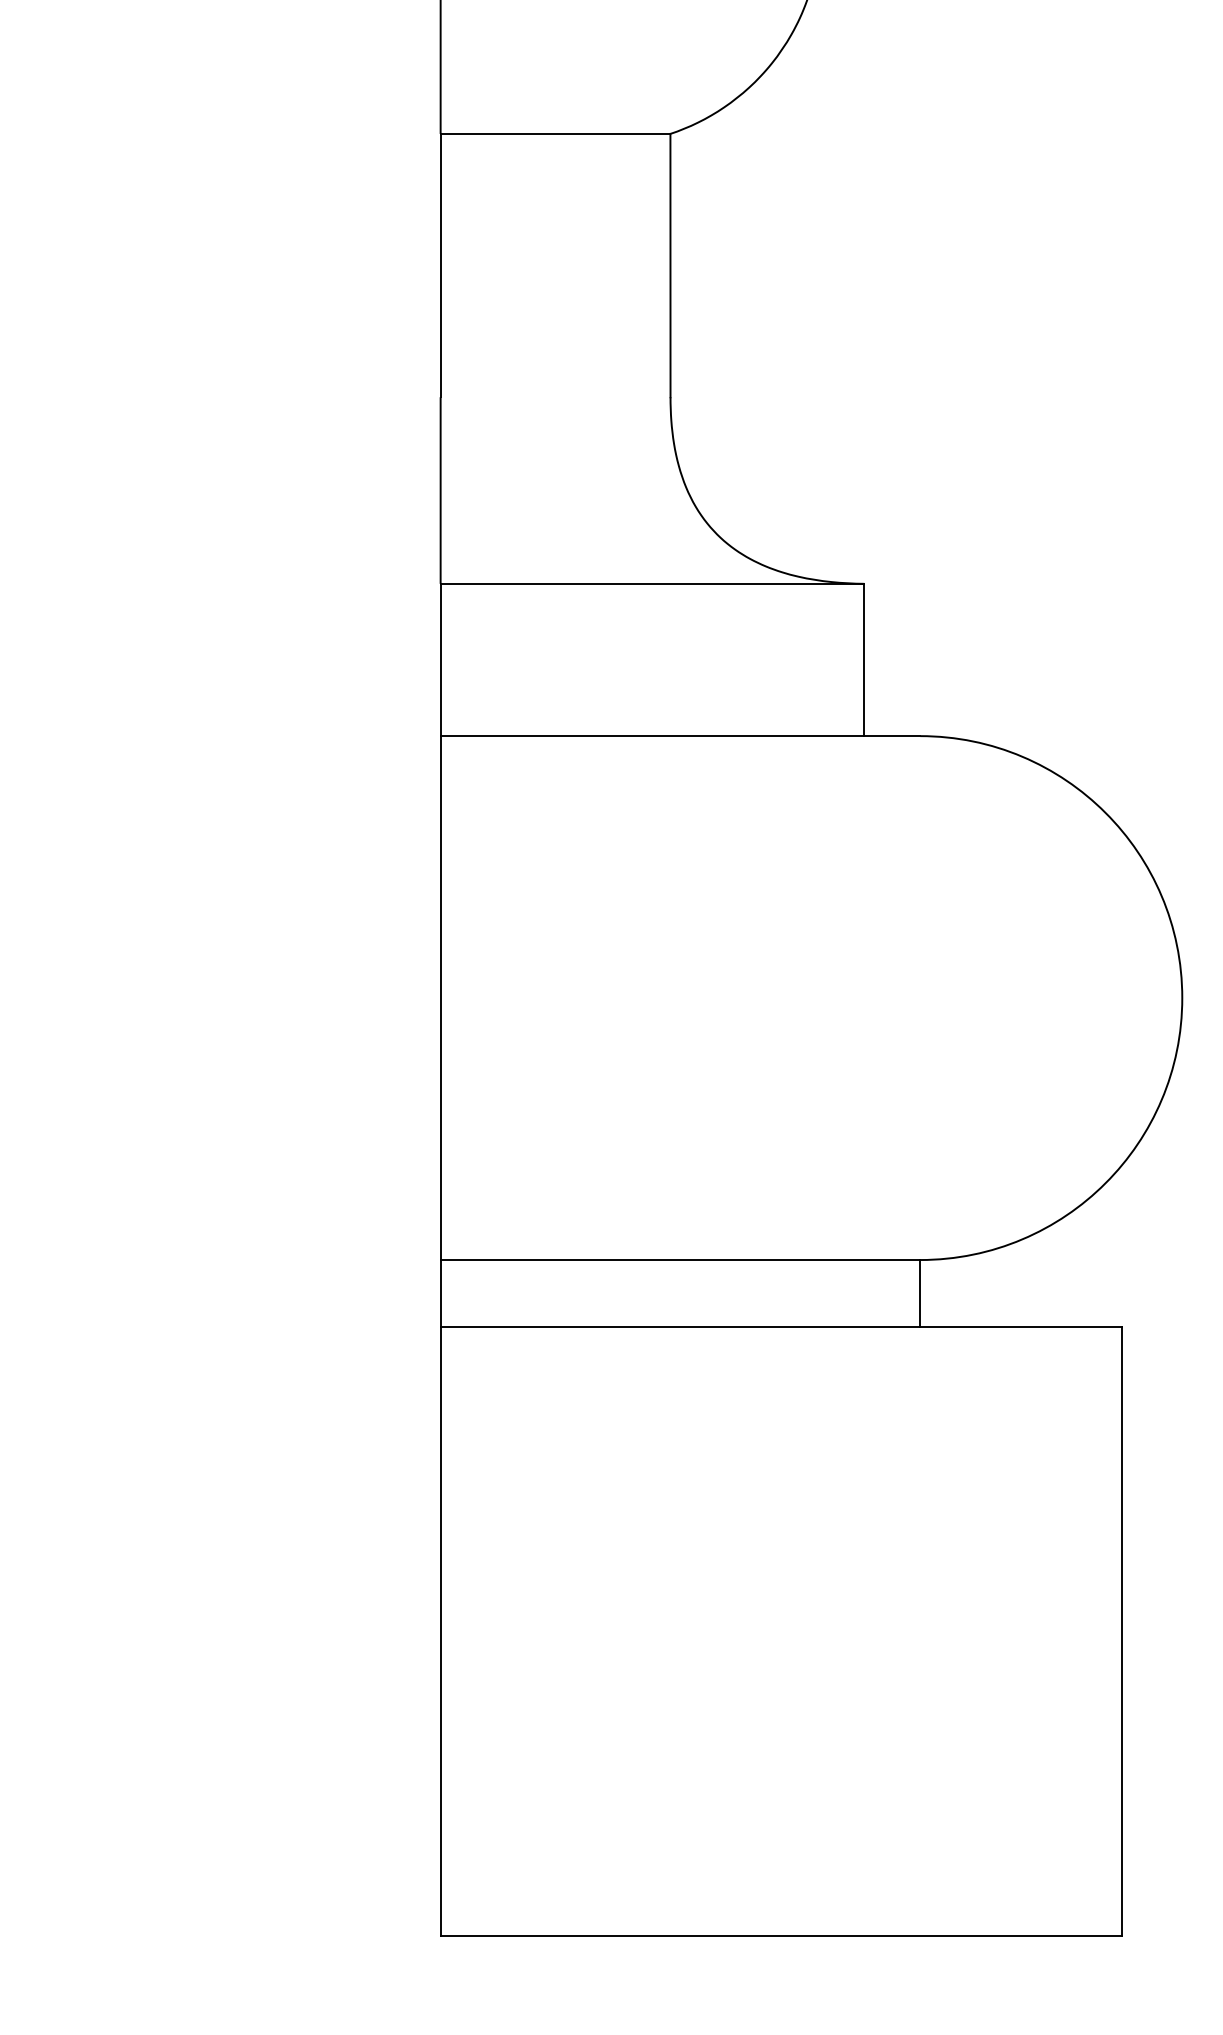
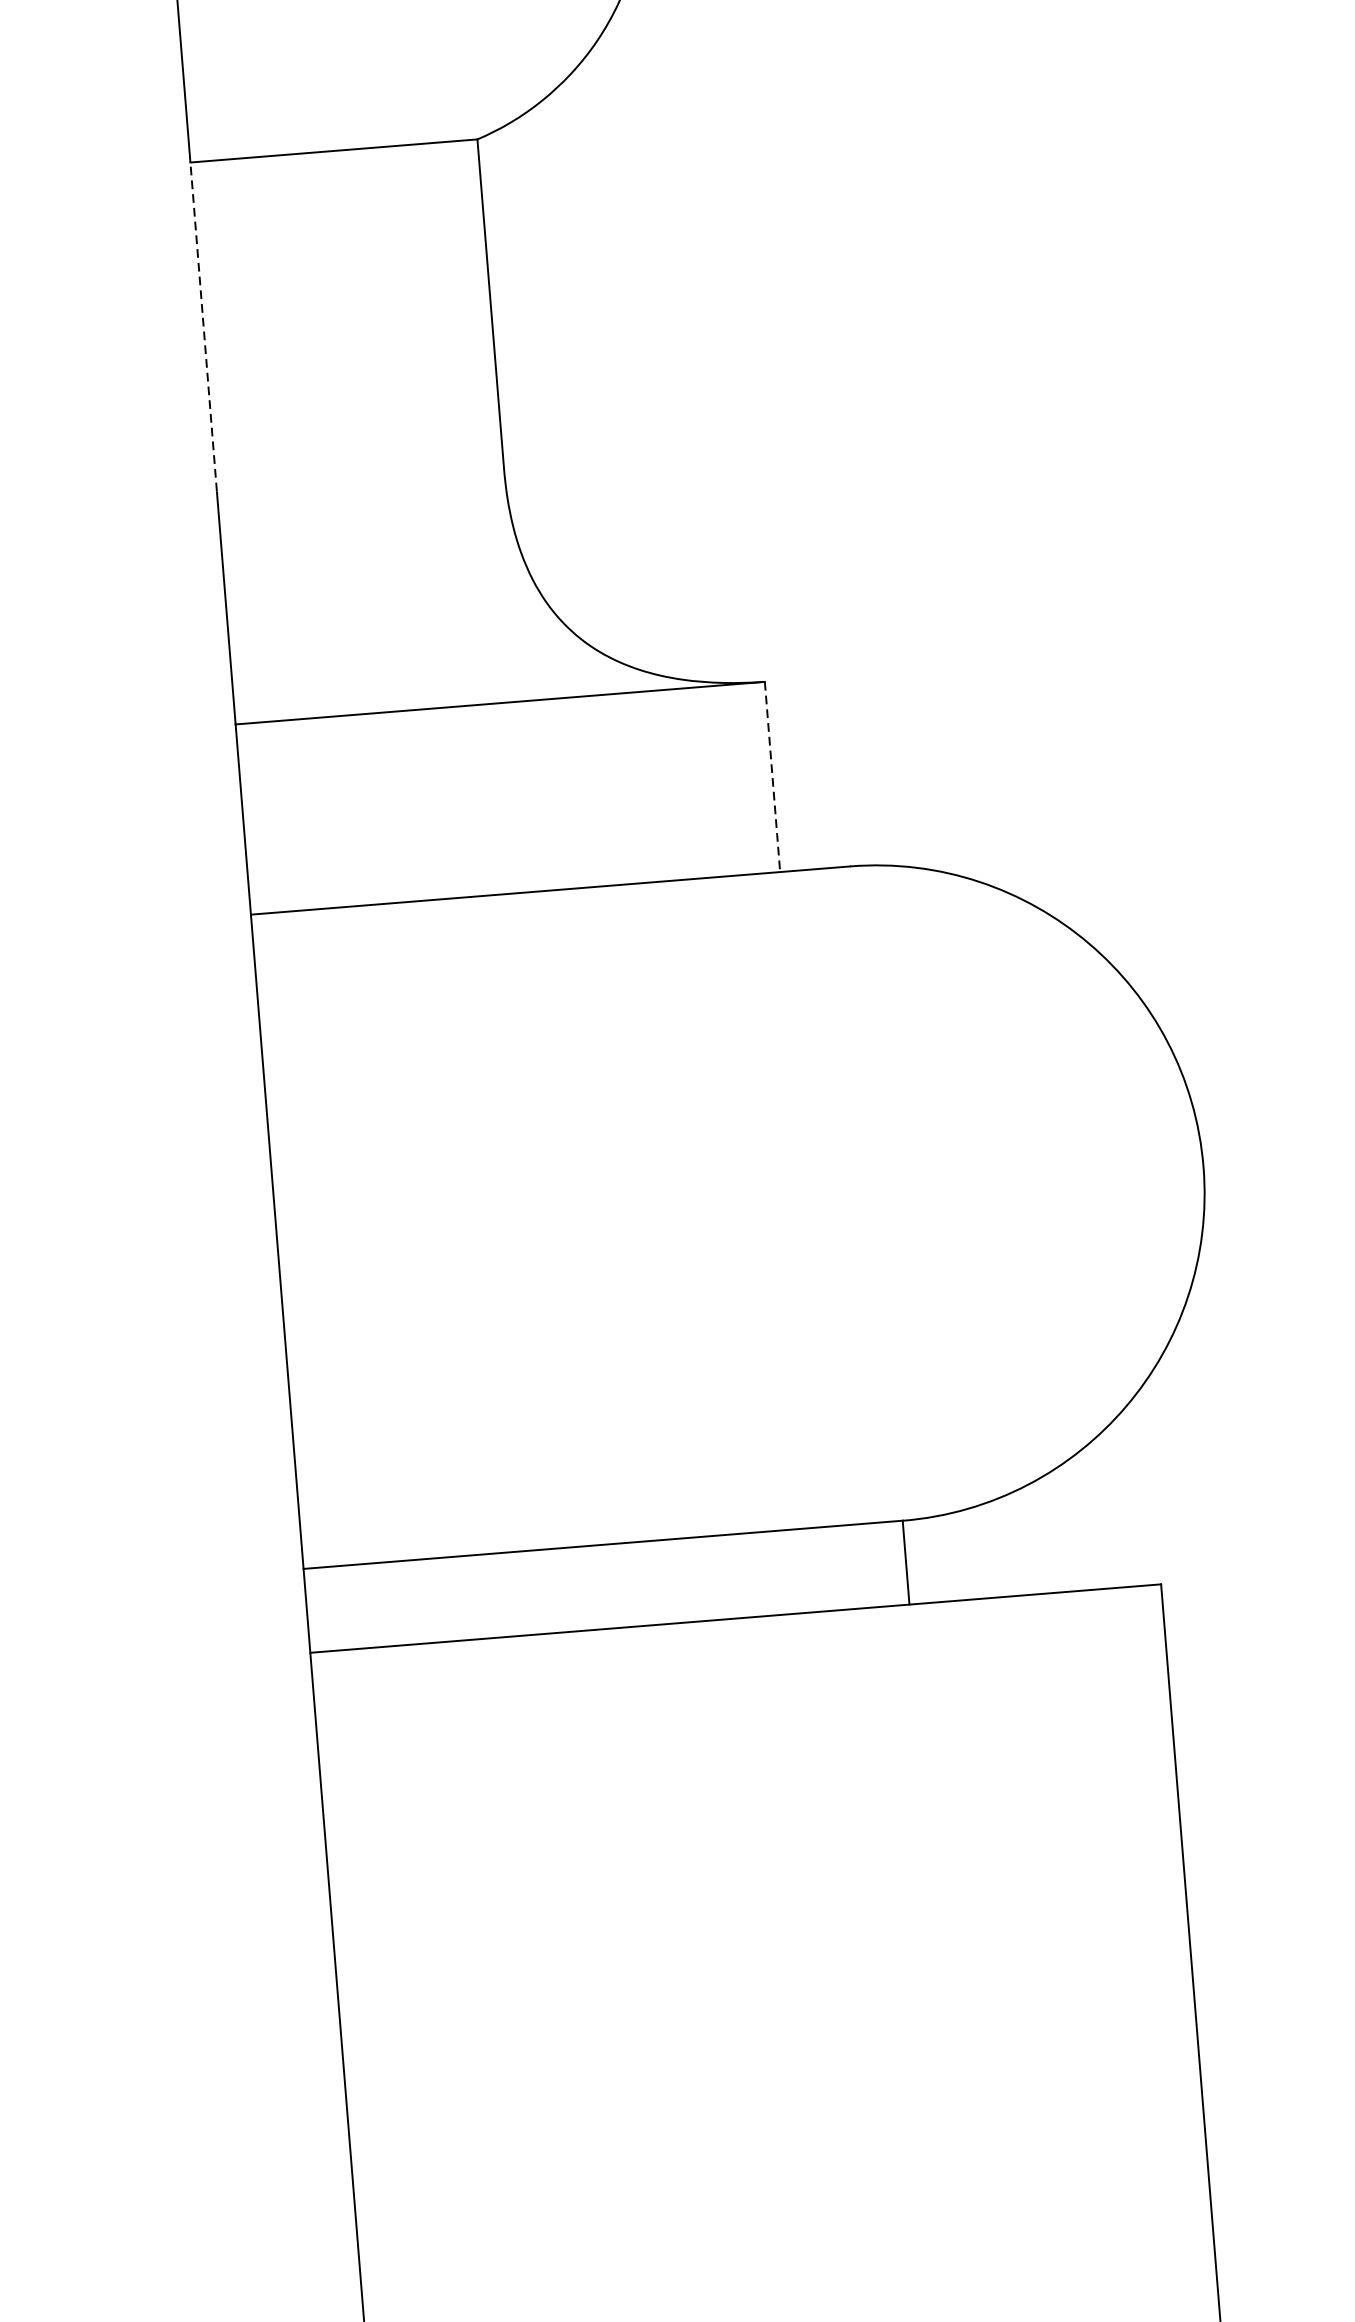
line: (440, 265) -> (203, 326), solid -> dashed
line: (864, 660) -> (772, 777), solid -> dashed

